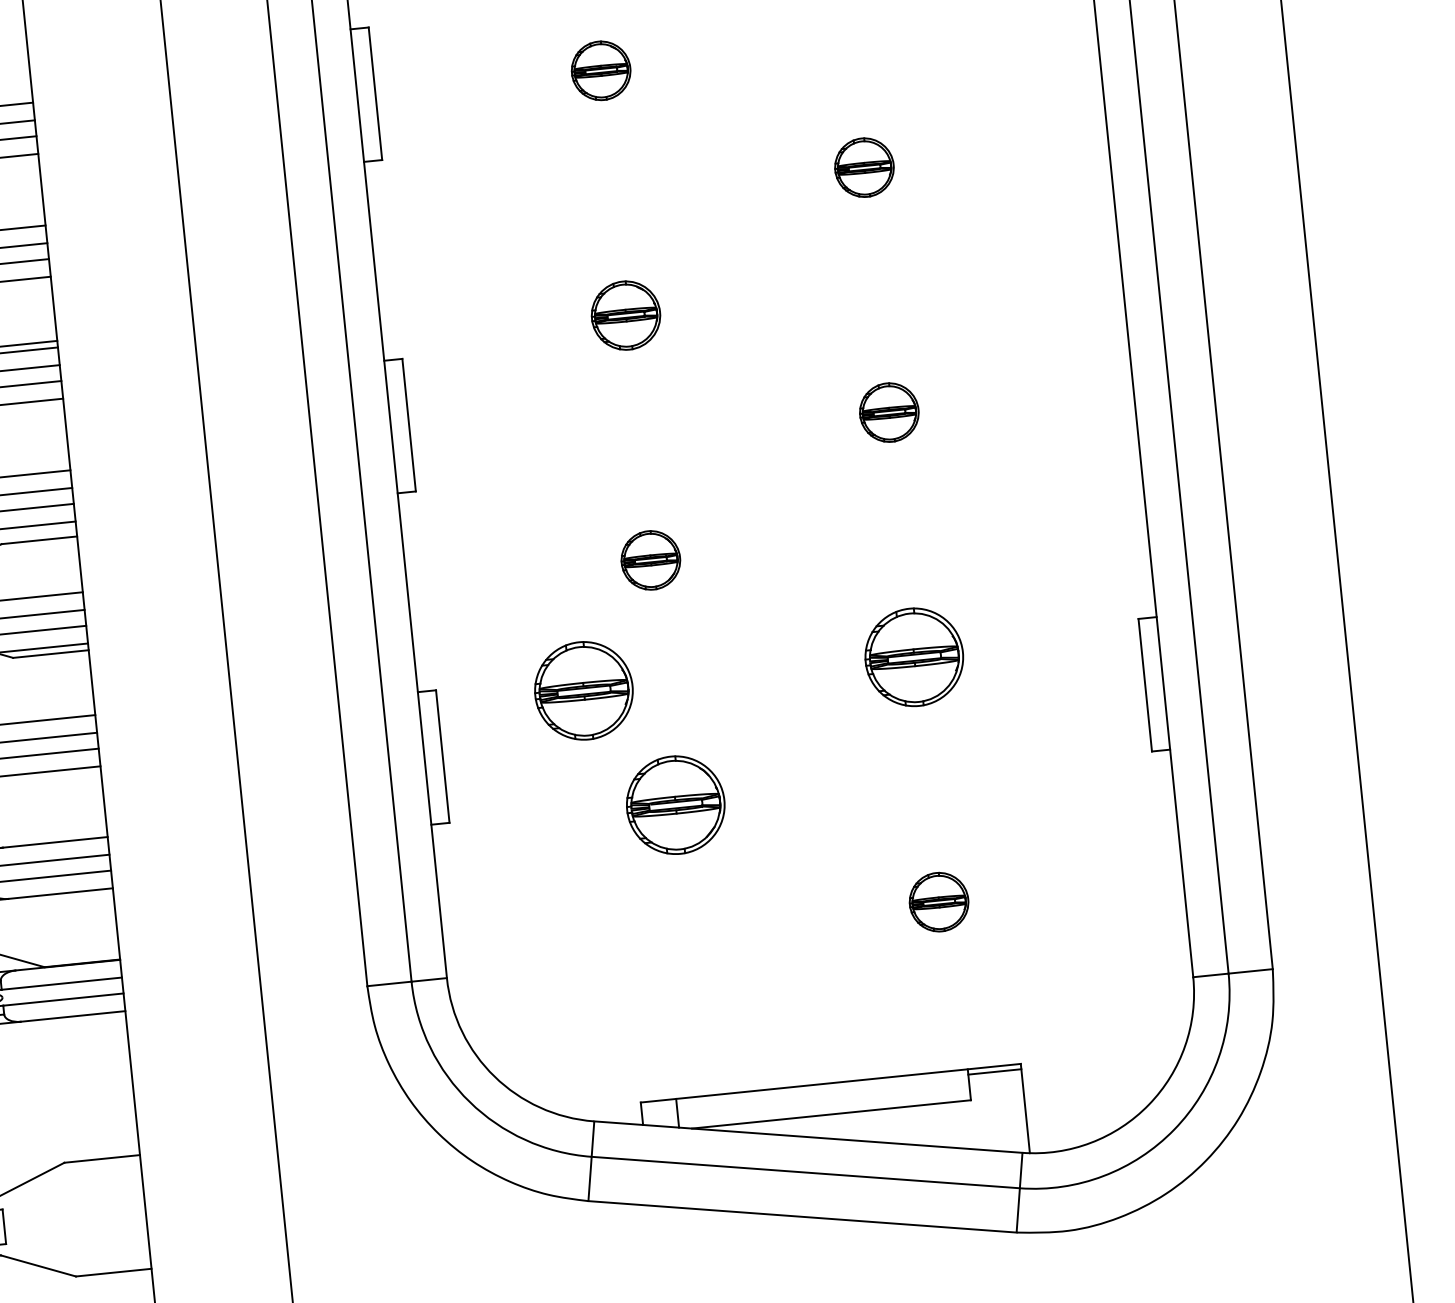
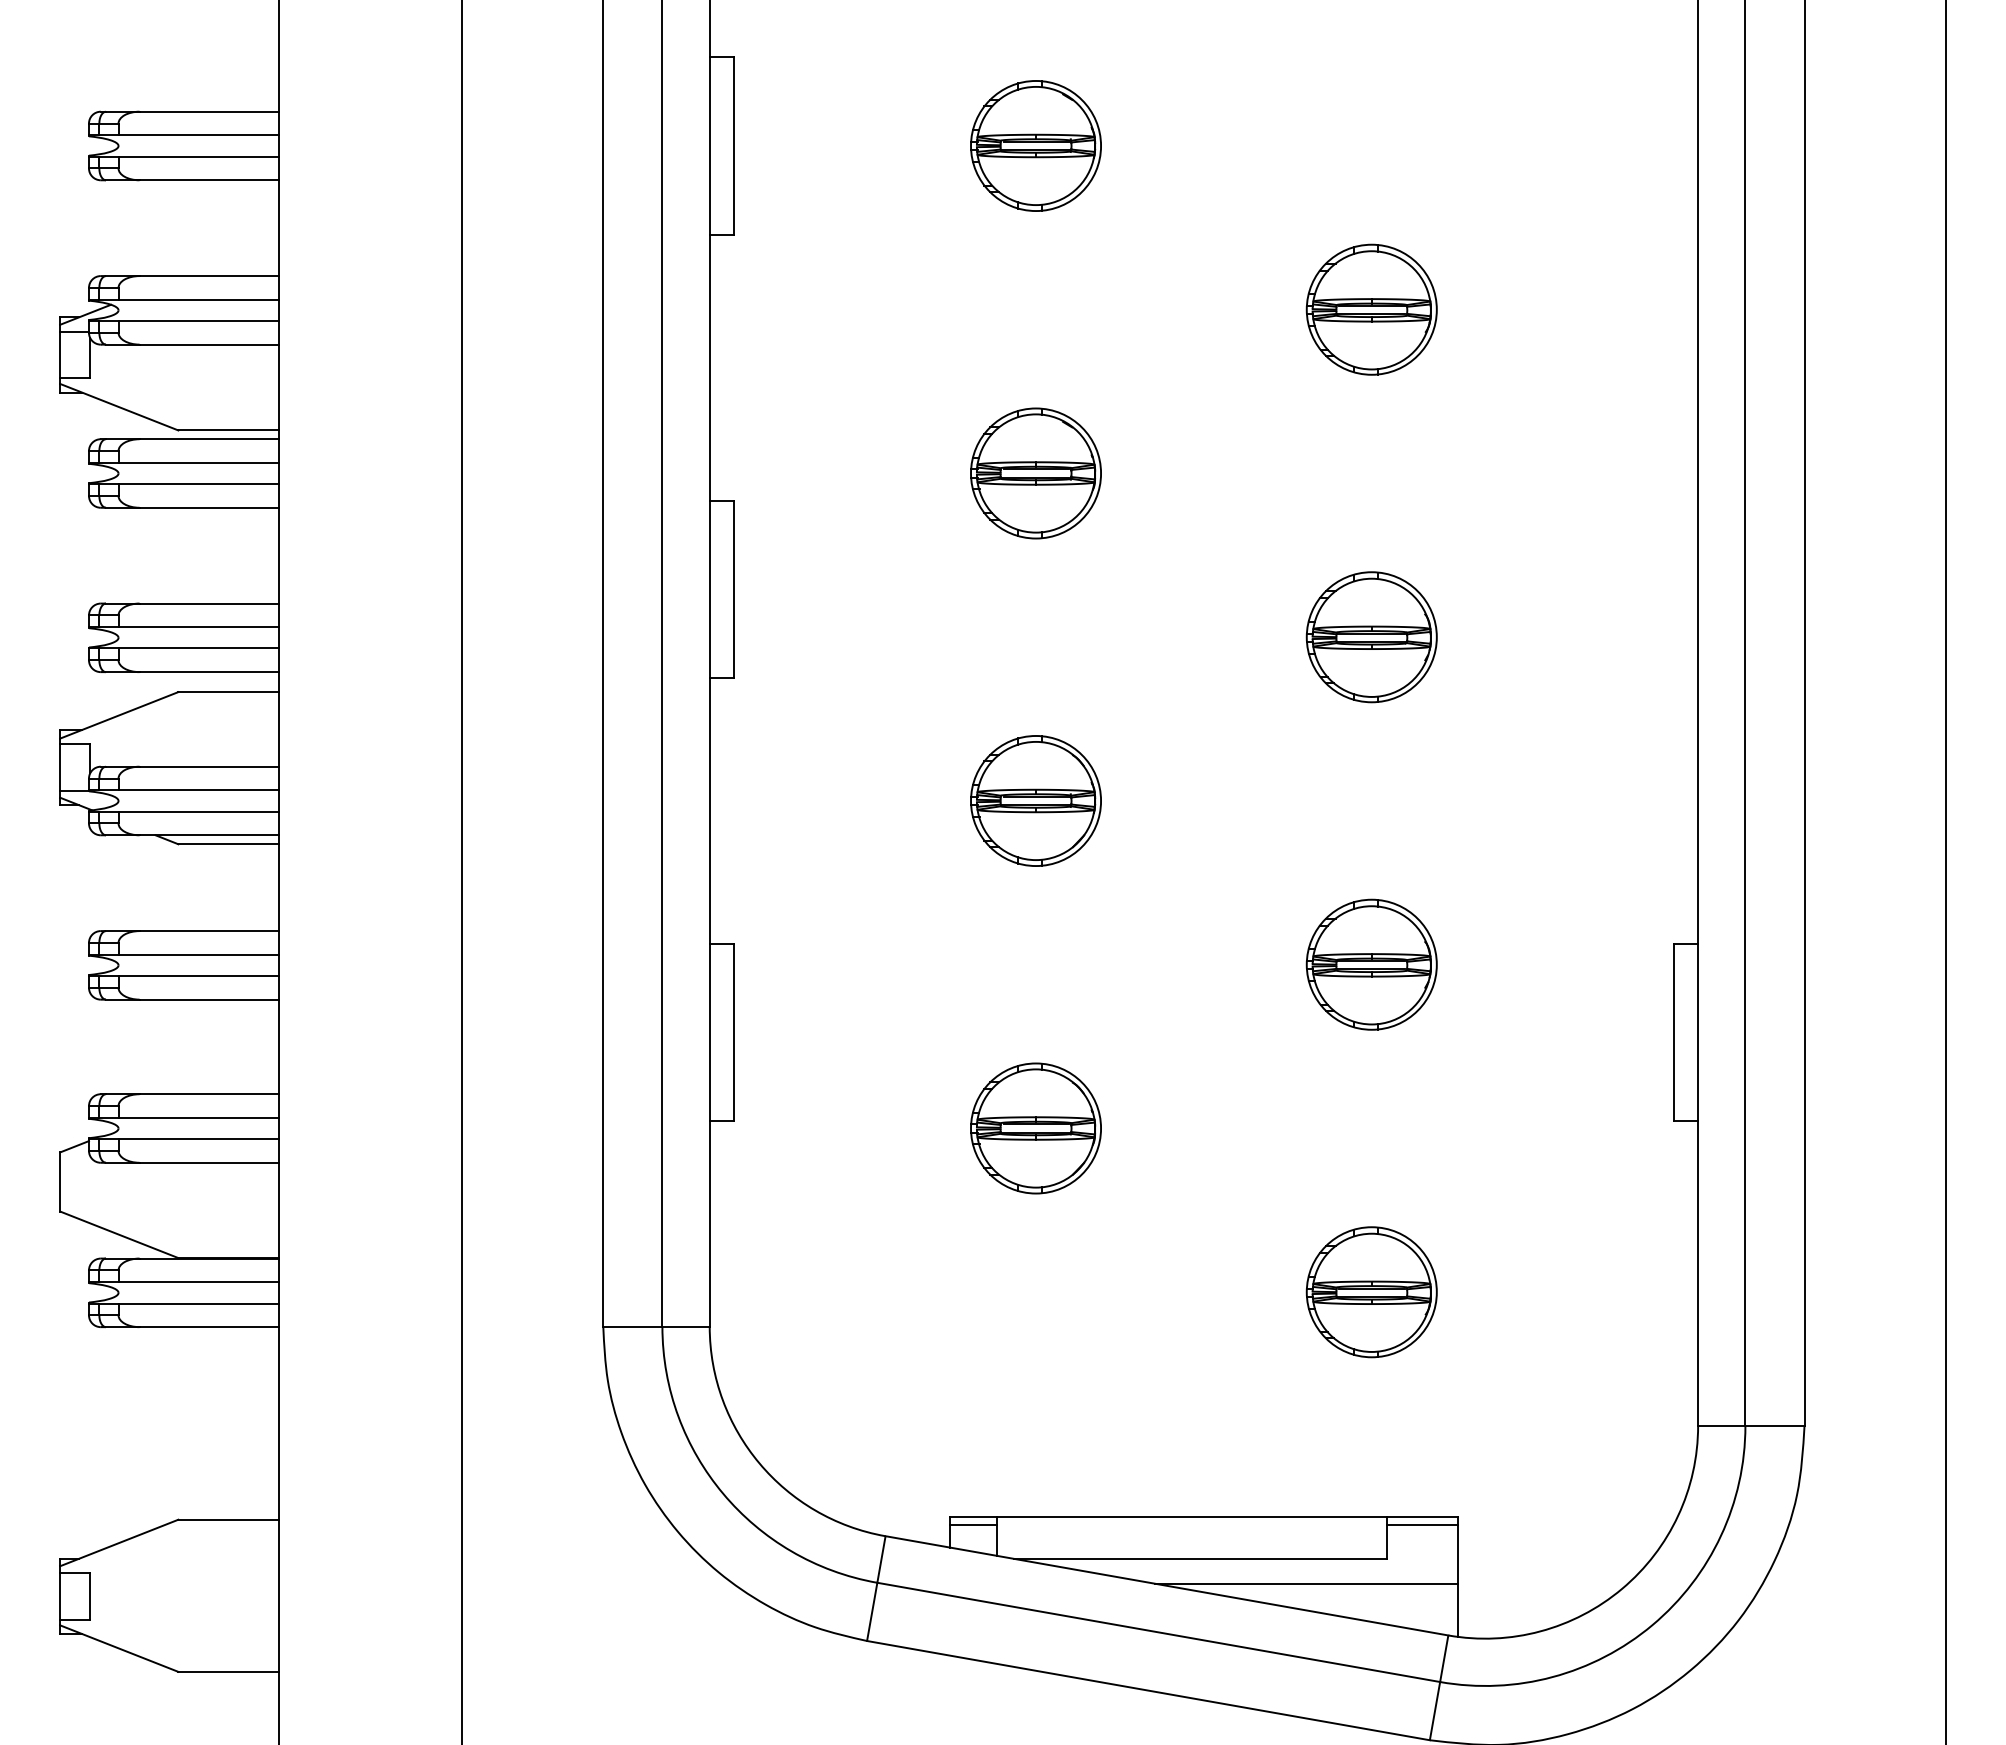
part: (600, 70) -> (1035, 145), size x1.67
part: (864, 167) -> (1371, 309), size x1.67
part: (625, 315) -> (1035, 473), size x1.43
part: (889, 412) -> (1371, 637), size x1.67
part: (650, 560) -> (1035, 800), size x1.67
part: (583, 690) -> (929, 964), removed
part: (938, 902) -> (1371, 1292), size x1.67
line: (659, 1105) -> (973, 1524), added
line: (912, 1124) -> (1306, 1583), added

